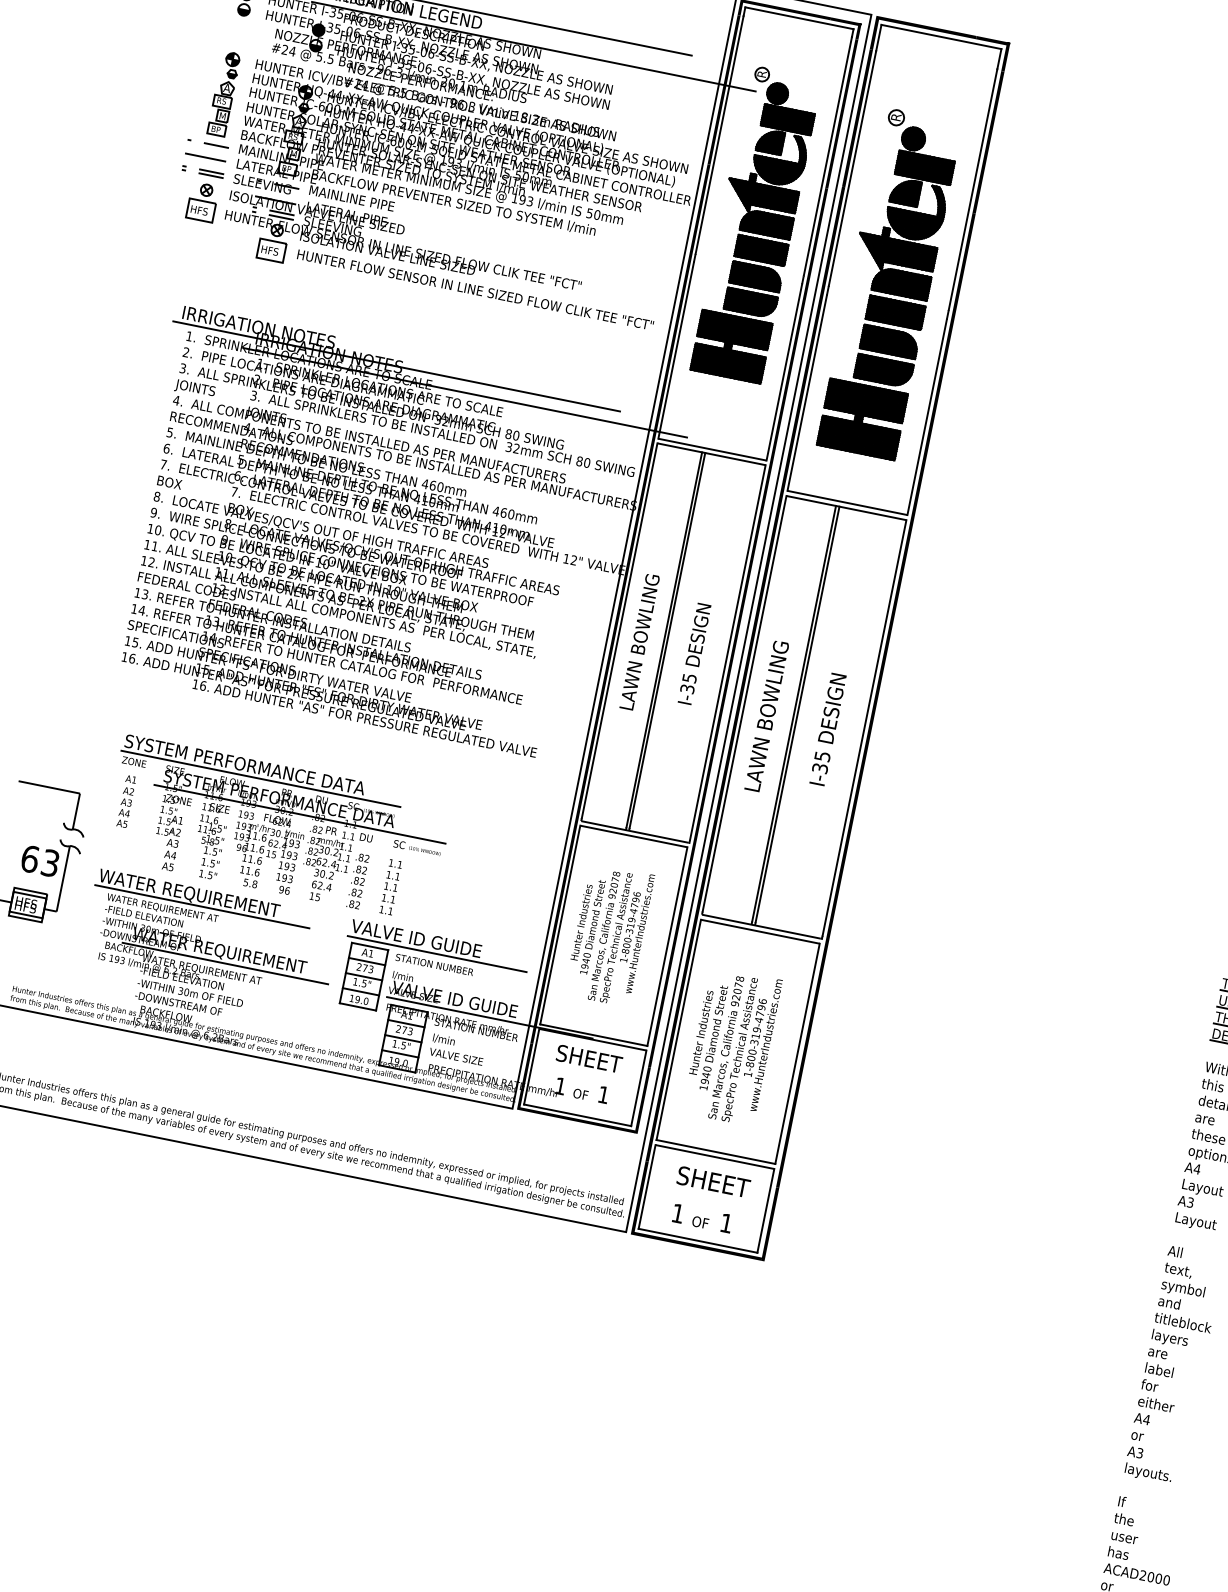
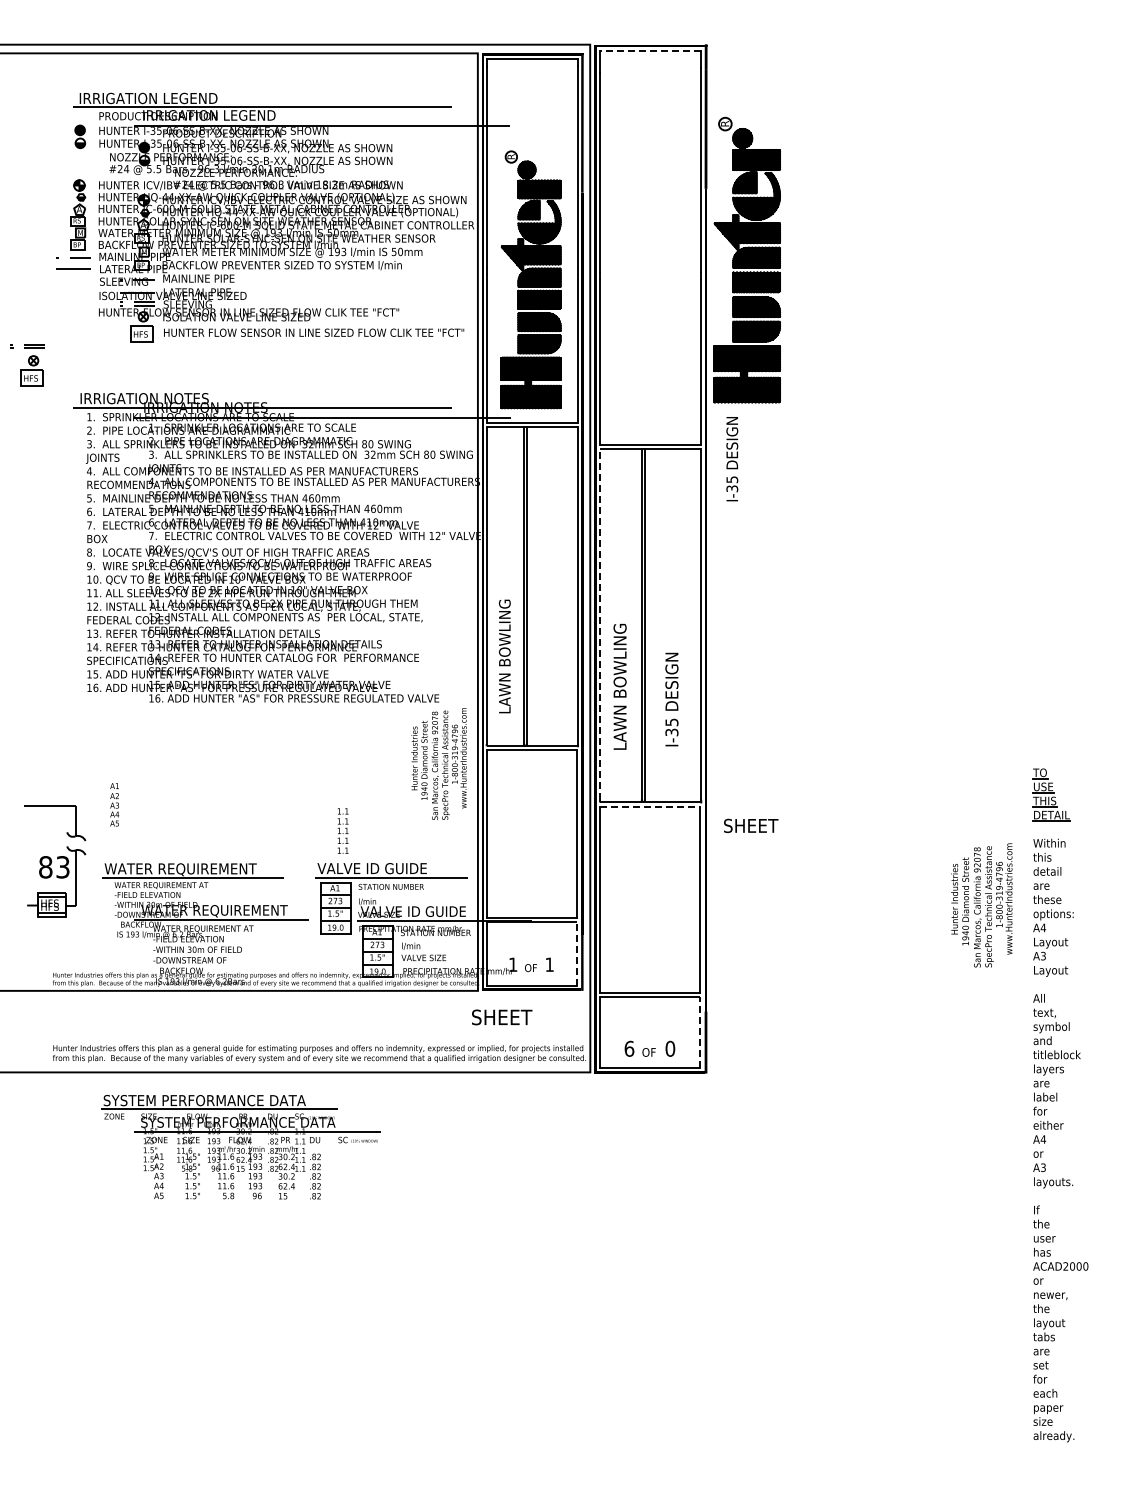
line: (941, 37) -> (650, 51), solid -> dashed
part: (198, 194) -> (27, 365), moved
part: (755, 224) -> (530, 279), moved
part: (889, 283) -> (746, 259), moved
text: (639, 642) -> (504, 656), moved
text: (694, 654) -> (732, 459), moved
line: (745, 702) -> (600, 623), solid -> dashed
text: (766, 715) -> (619, 686), moved
text: (827, 729) -> (671, 699), moved
part: (276, 828) -> (240, 1147), moved
text: (29, 859) -> (45, 867), 63 -> 83
line: (760, 931) -> (650, 806), solid -> dashed
text: (608, 934) -> (438, 763), moved
text: (731, 1046) -> (981, 905), moved
text: (589, 1058) -> (751, 825), moved
line: (639, 1088) -> (577, 953), solid -> dashed
text: (714, 1182) -> (502, 1017), moved
line: (766, 1209) -> (700, 1031), solid -> dashed
text: (678, 1213) -> (629, 1048), 1 -> 6
text: (726, 1222) -> (670, 1048), 1 -> 0

